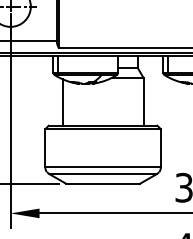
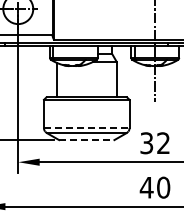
line: (102, 167) -> (86, 128), solid -> dashed
line: (102, 184) -> (86, 140), solid -> dashed

